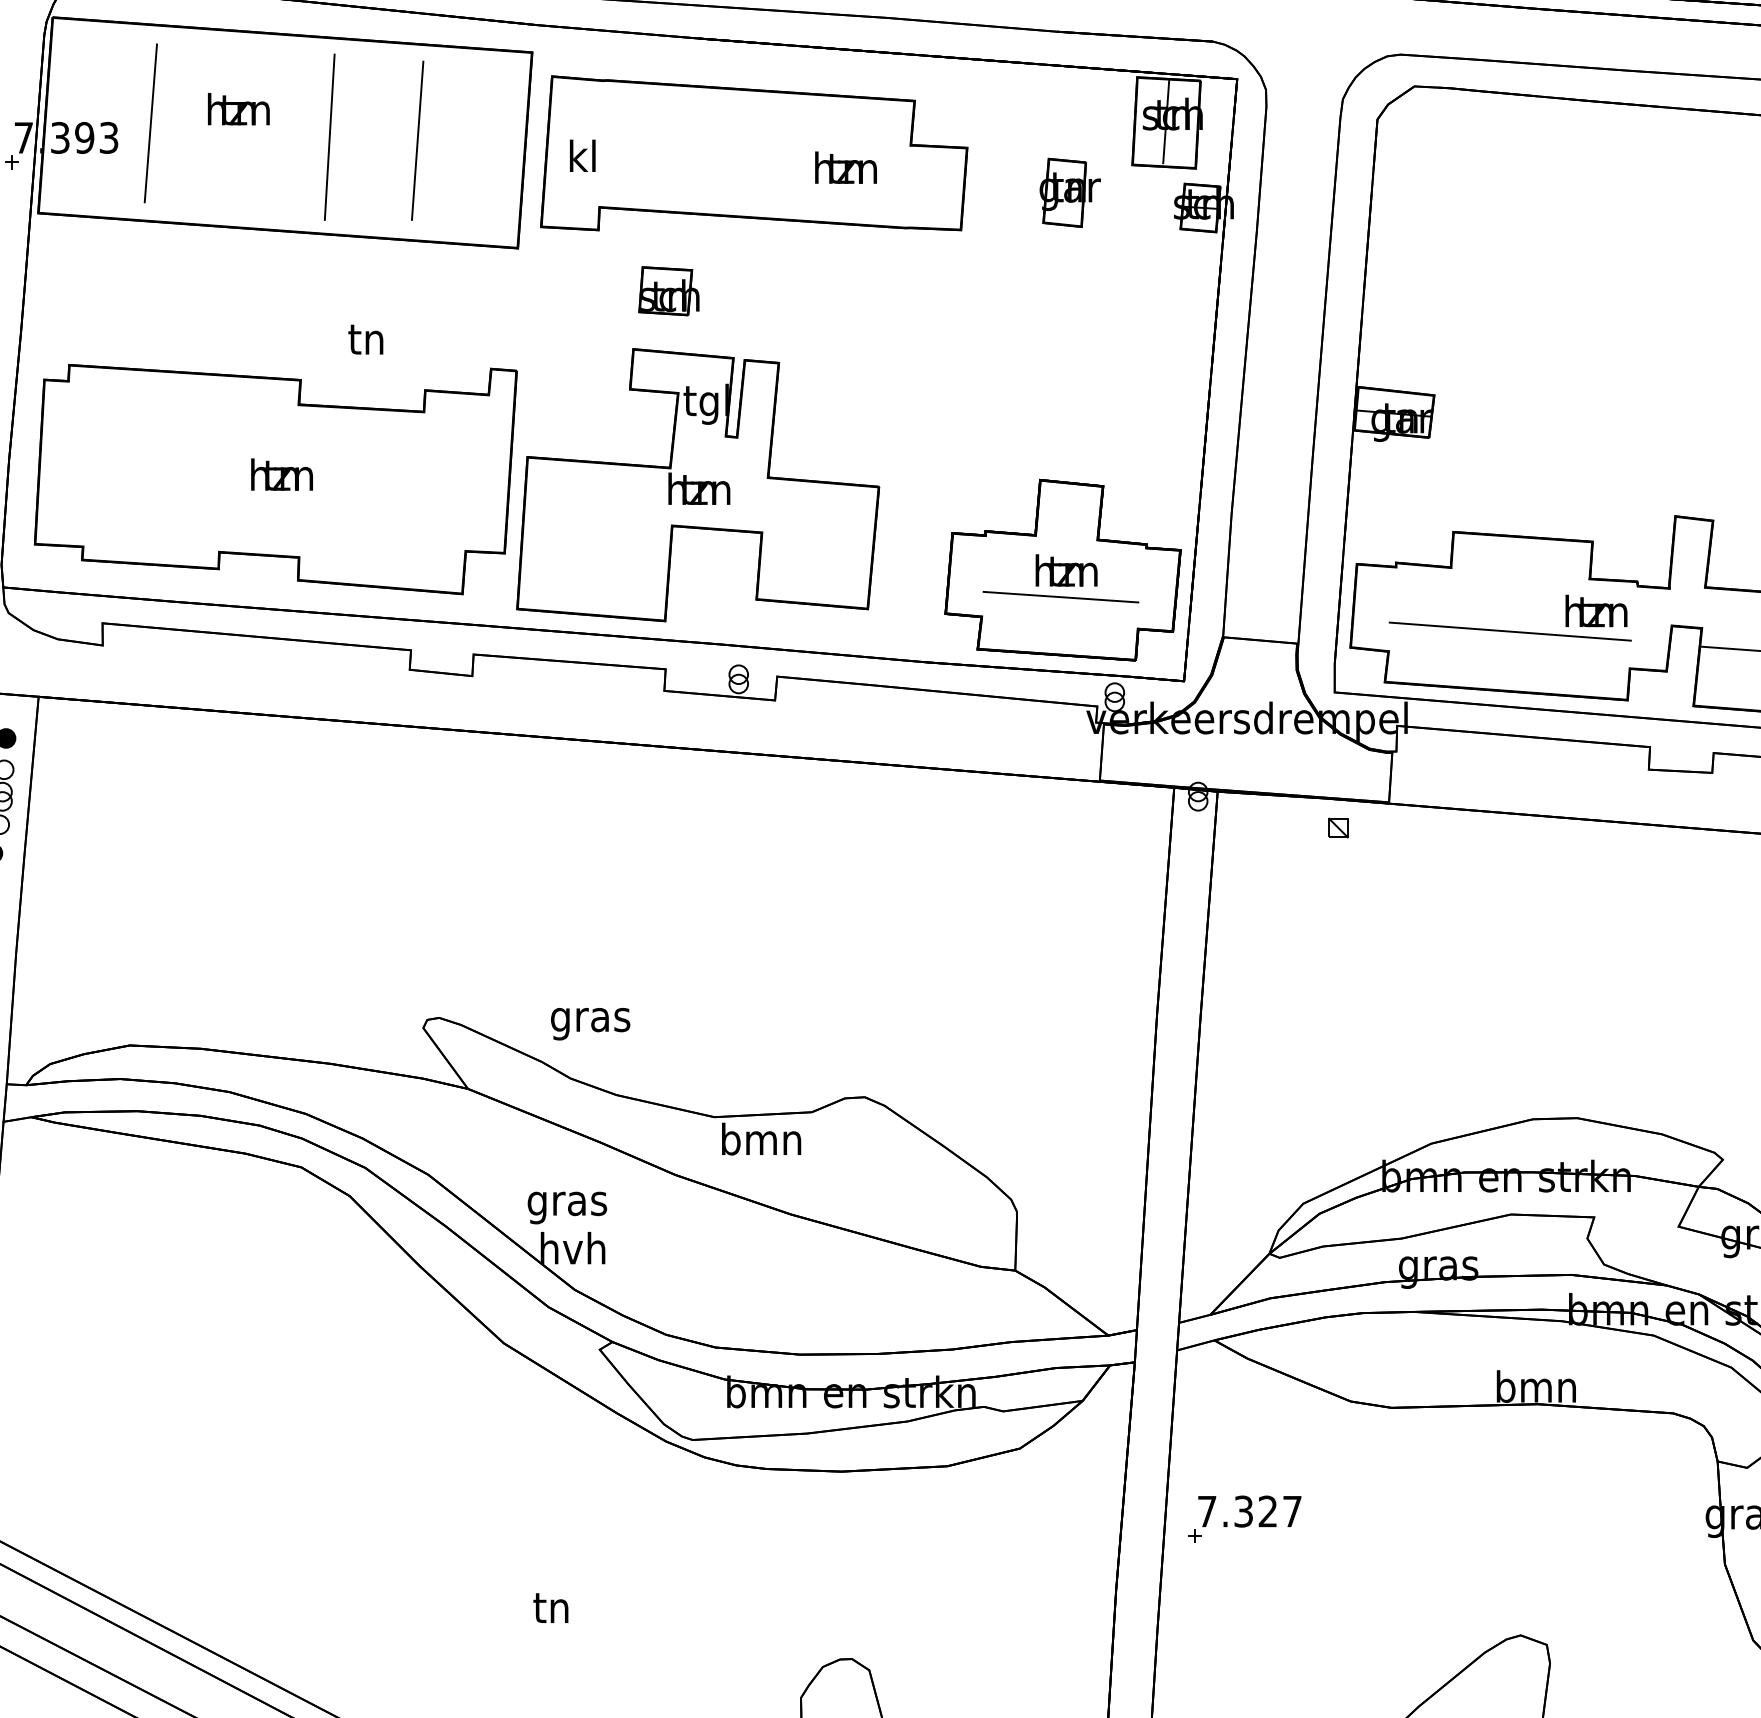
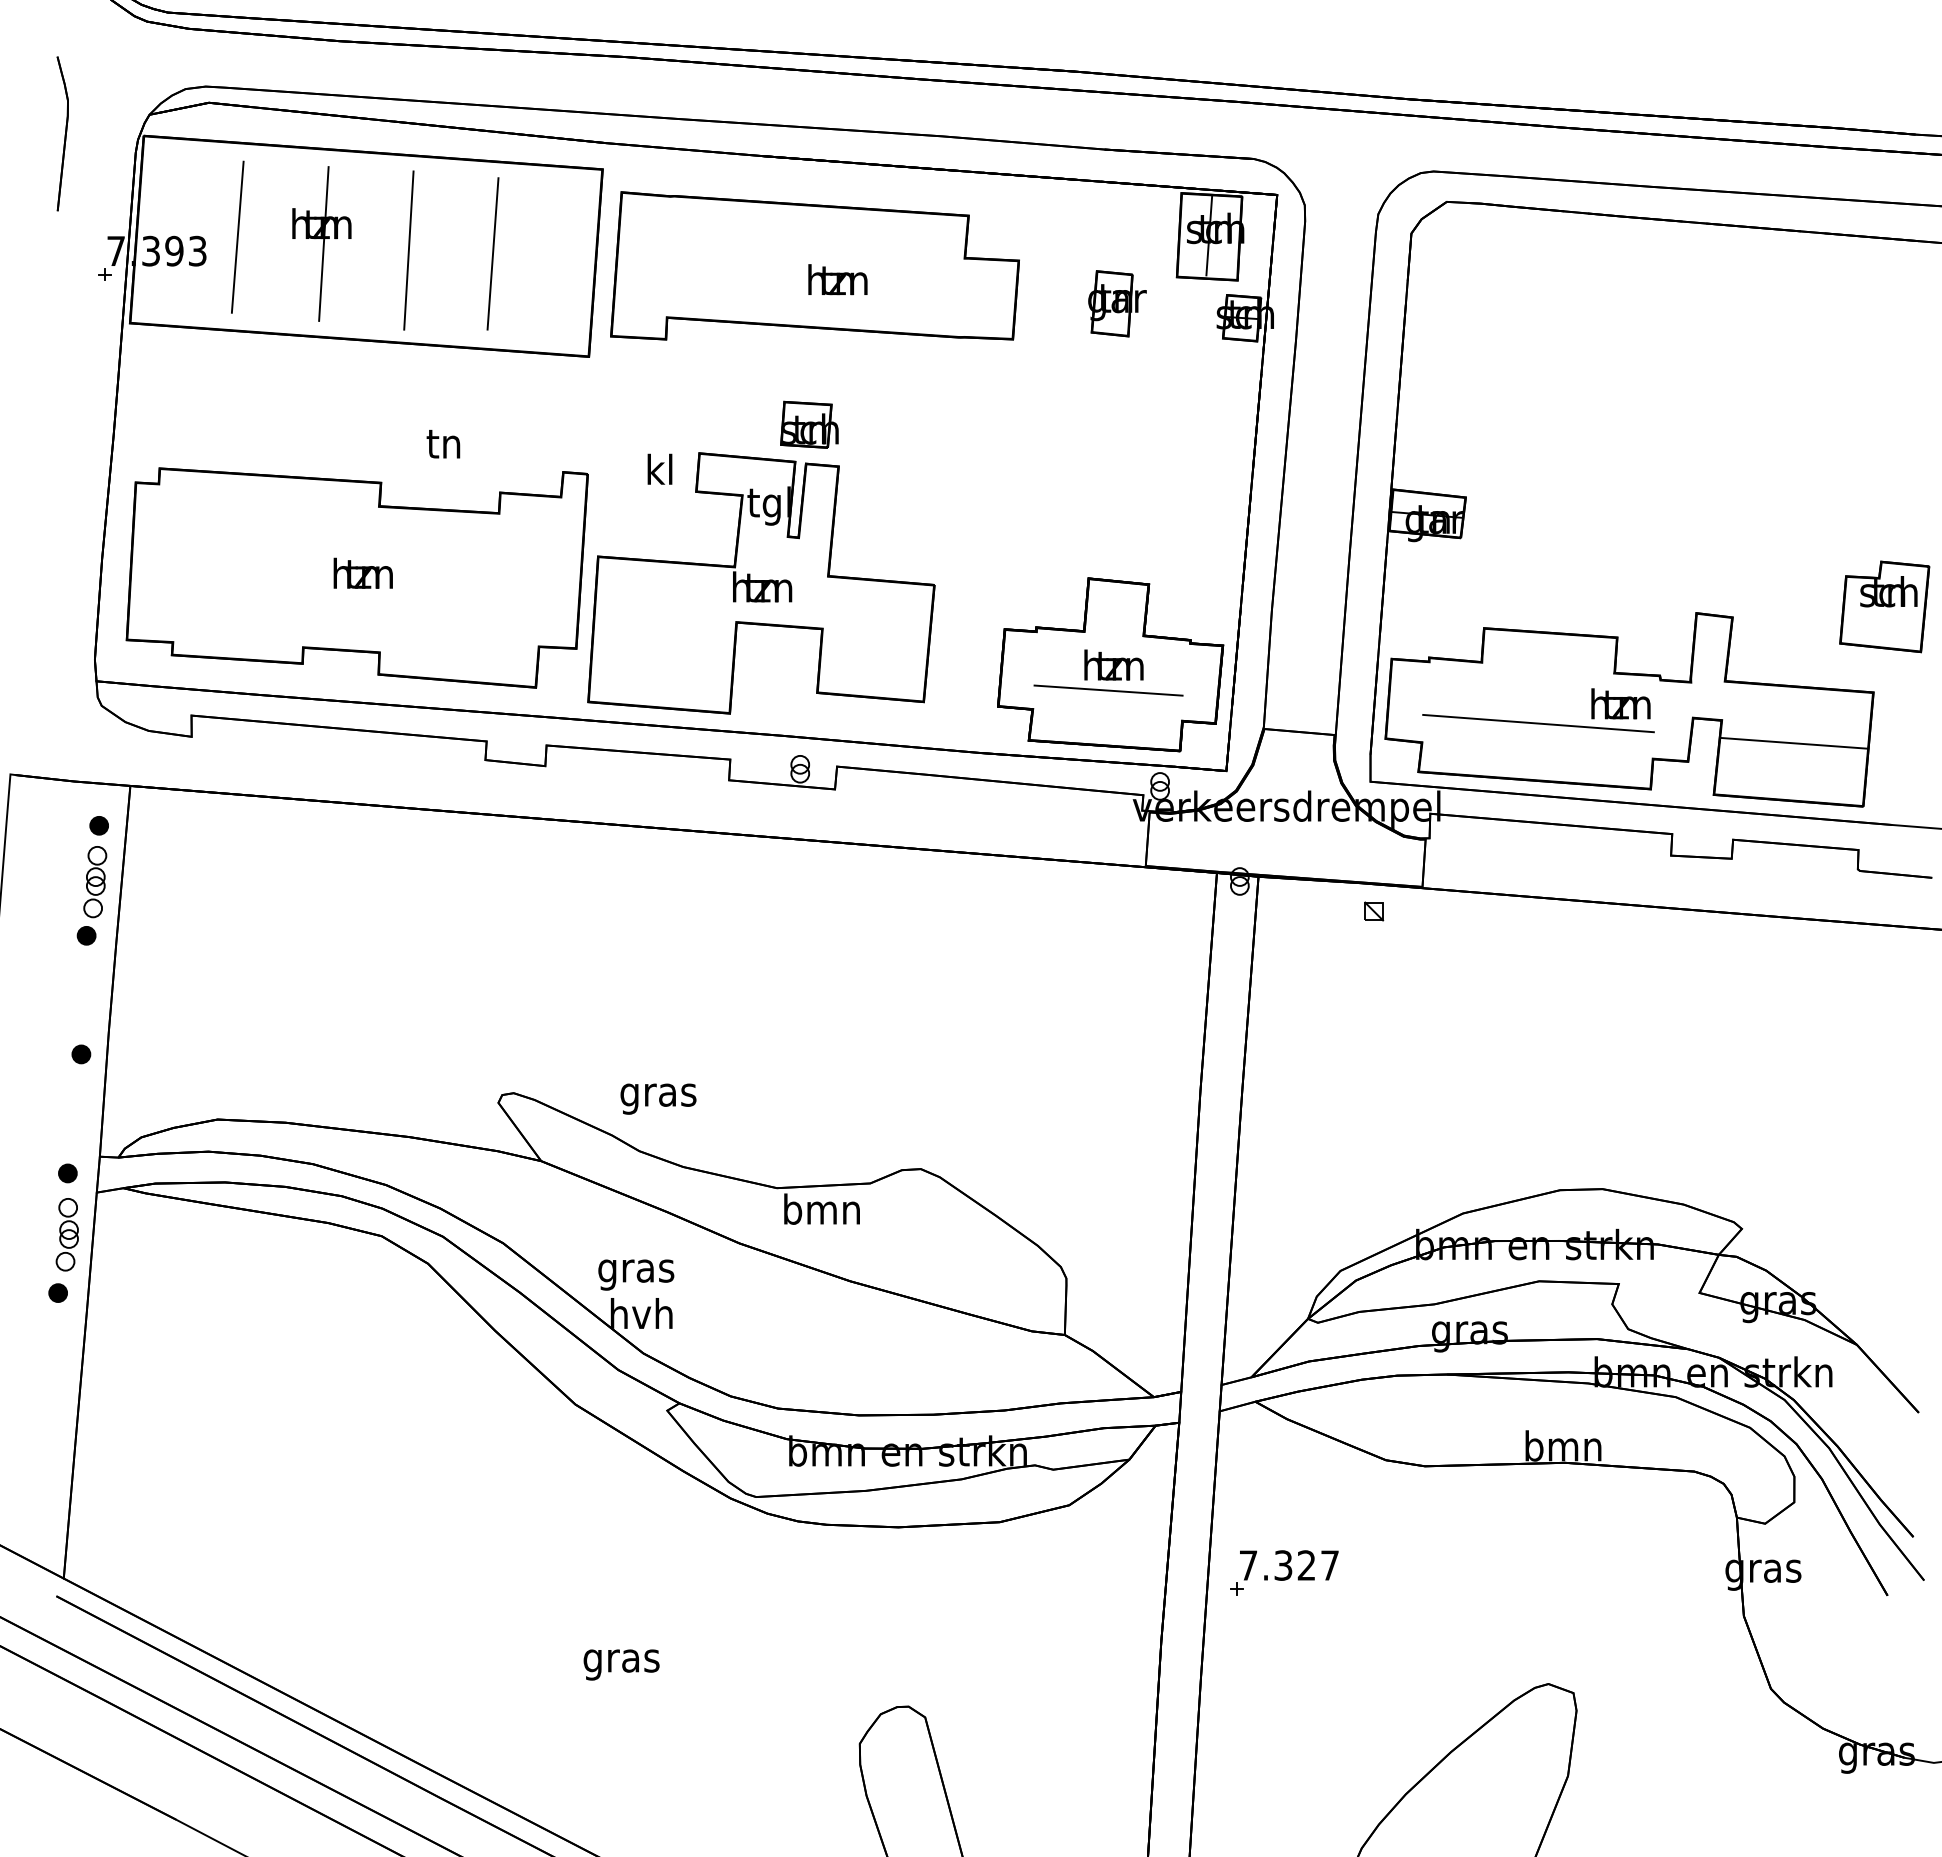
line: (240, 129) -> (323, 243), added
text: (582, 154) -> (659, 468), moved
text: (845, 167) -> (837, 279), moved
part: (668, 290) -> (809, 424), moved
text: (551, 1611) -> (621, 1661), tn -> gras

